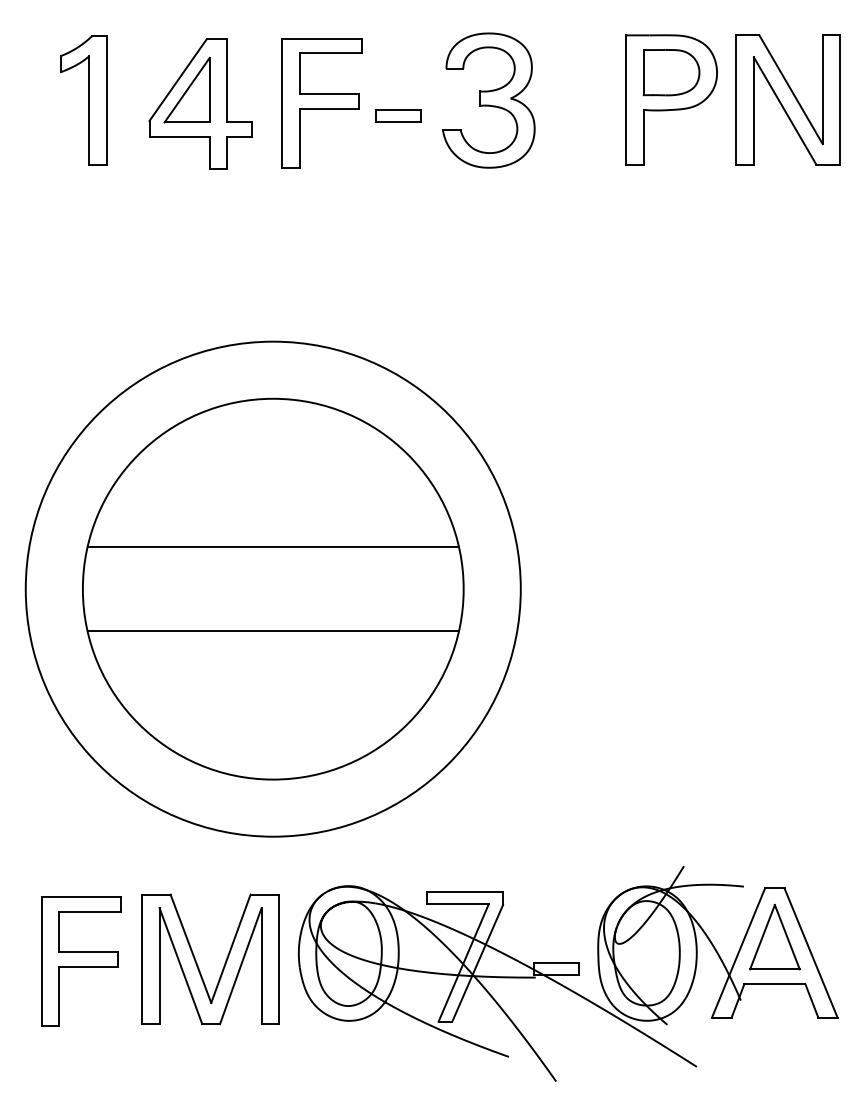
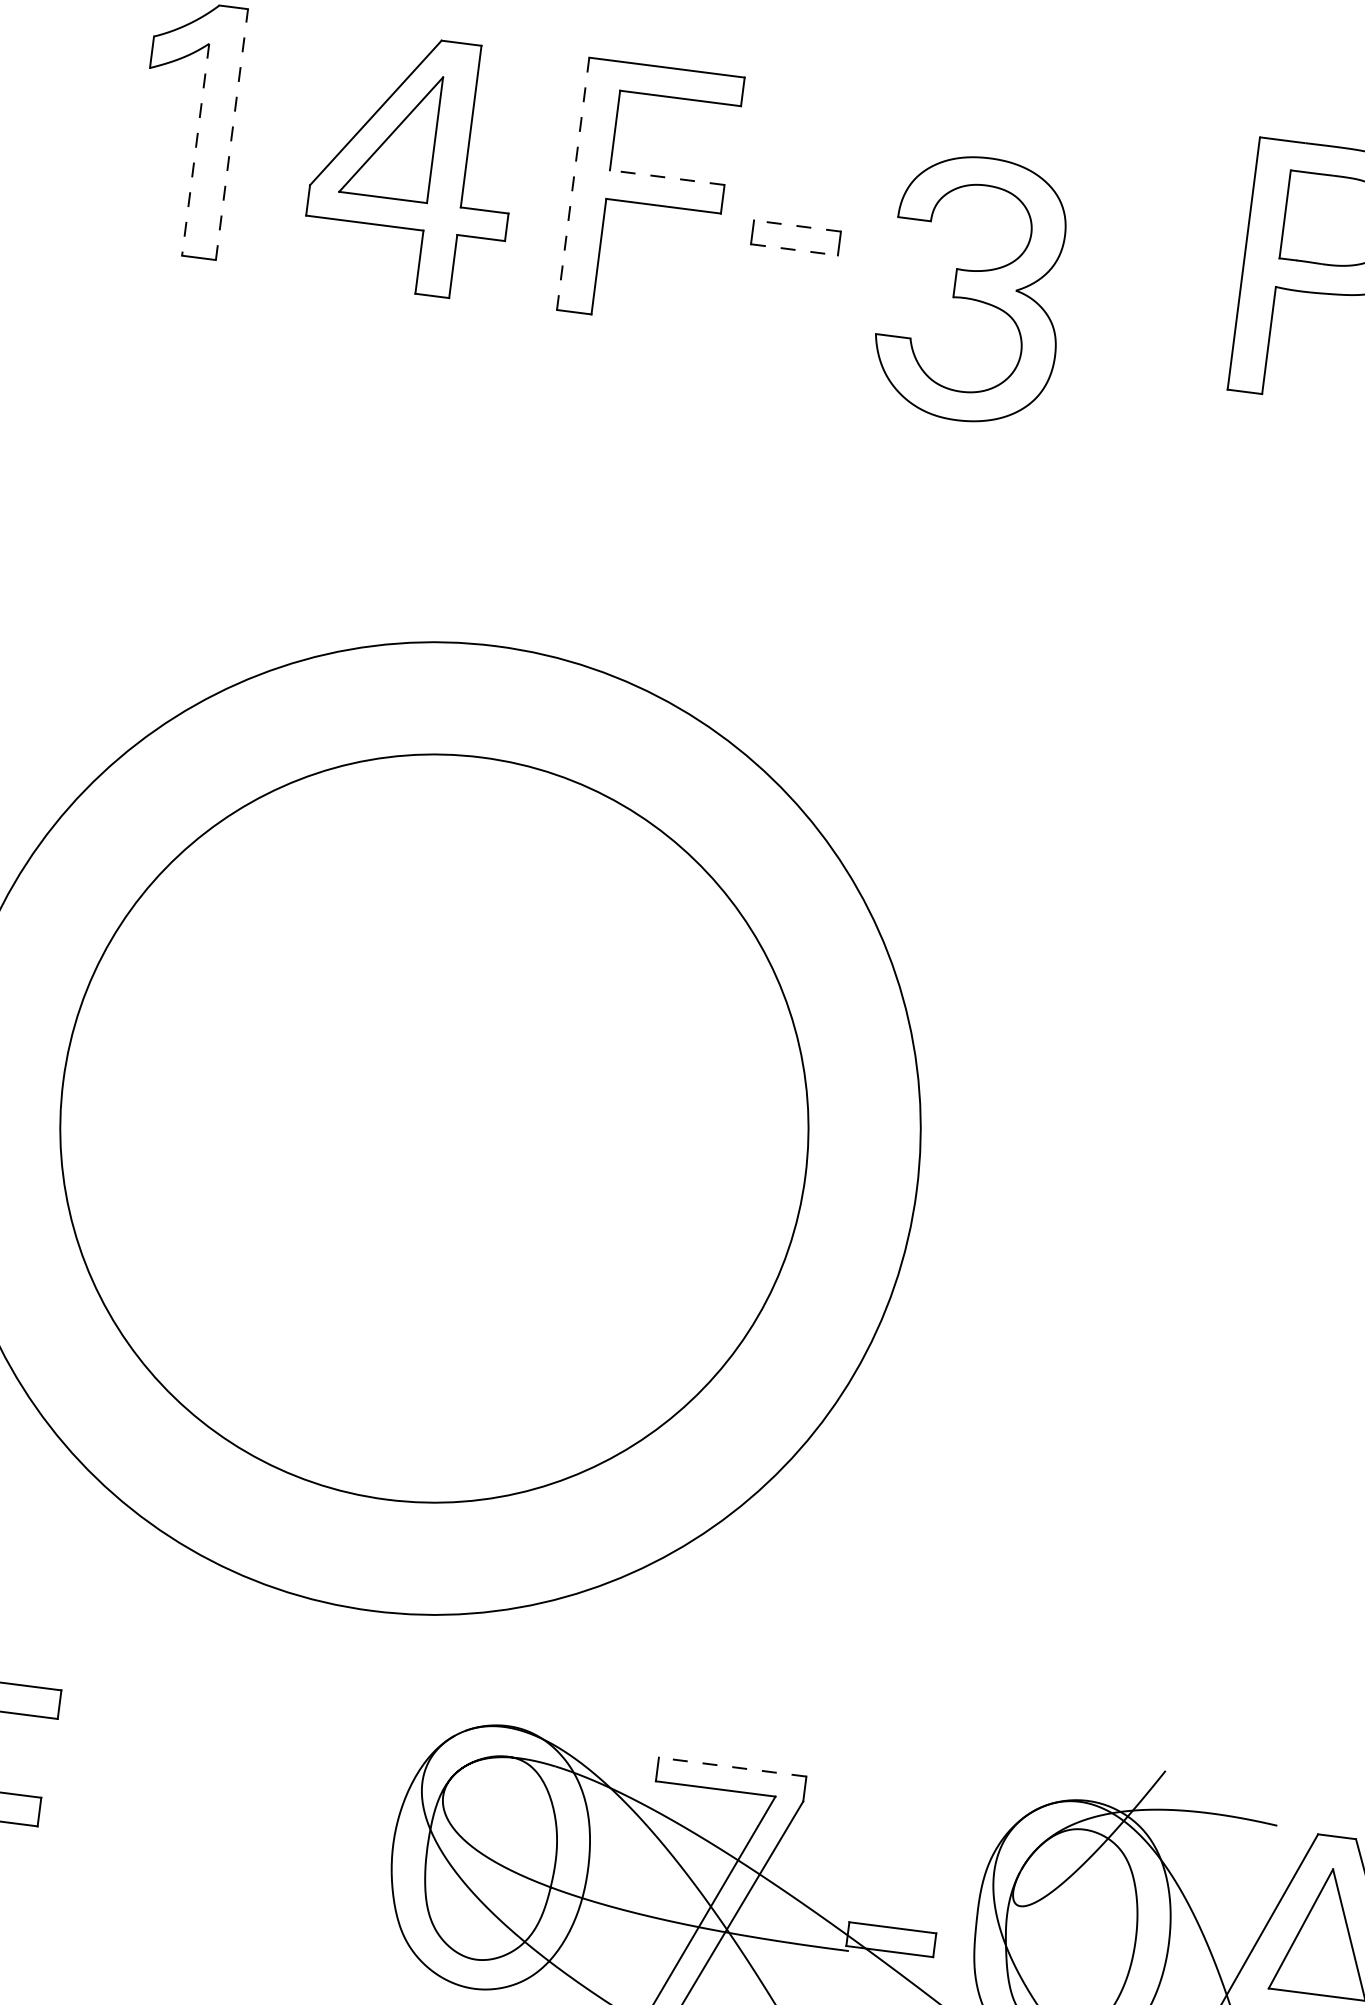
line: (328, 94) -> (665, 178), solid -> dashed
line: (106, 99) -> (231, 132), solid -> dashed
part: (488, 100) -> (972, 288), moved
line: (282, 103) -> (573, 184), solid -> dashed
line: (89, 110) -> (195, 149), solid -> dashed
line: (397, 110) -> (795, 226), solid -> dashed
line: (398, 122) -> (794, 250), solid -> dashed
line: (273, 547) -> (445, 1047), removed
line: (273, 631) -> (424, 1211), removed
line: (465, 892) -> (733, 1767), solid -> dashed
part: (198, 965) -> (194, 1843), removed

